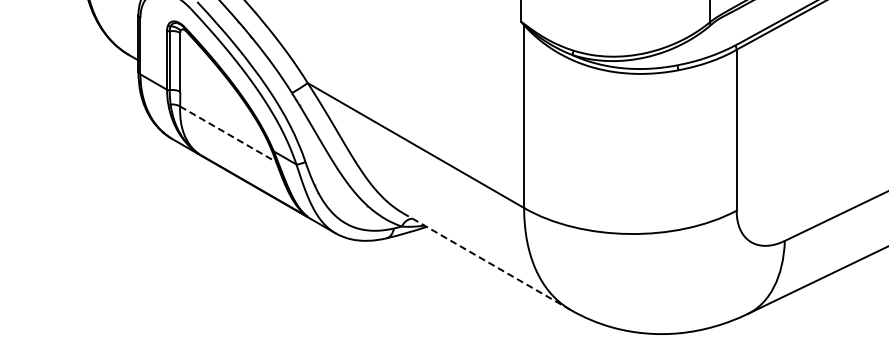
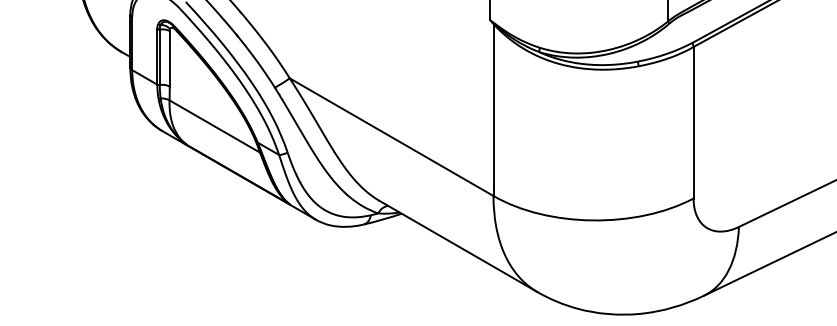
line: (228, 134) -> (215, 126), dashed -> solid
line: (487, 261) -> (458, 246), dashed -> solid

